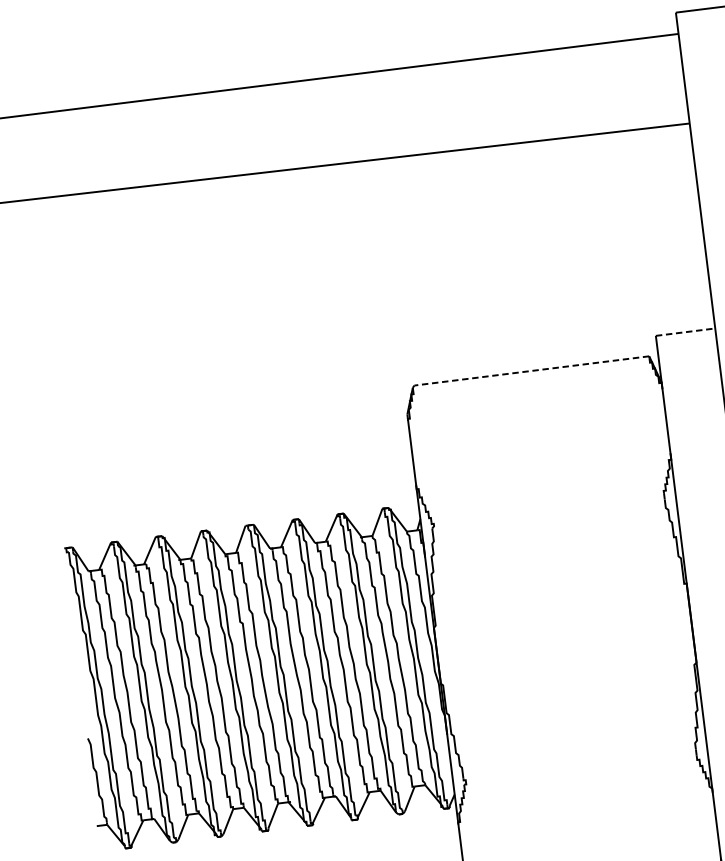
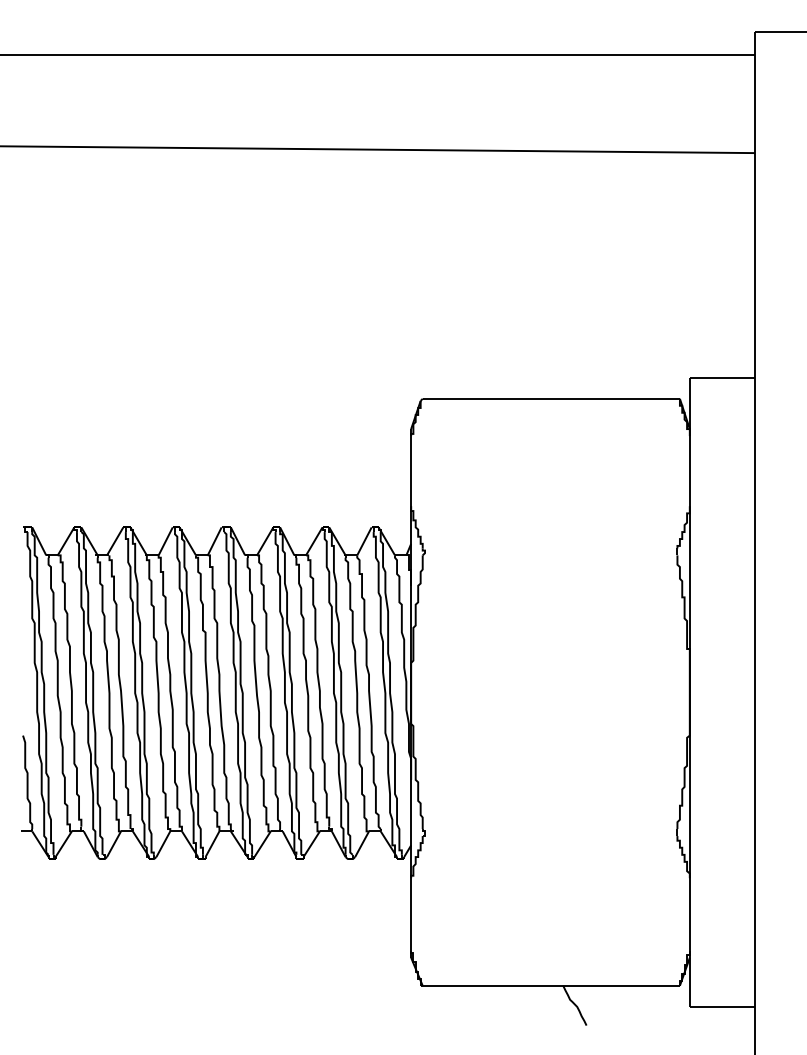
line: (685, 332) -> (722, 377), dashed -> solid
line: (531, 370) -> (551, 398), dashed -> solid

